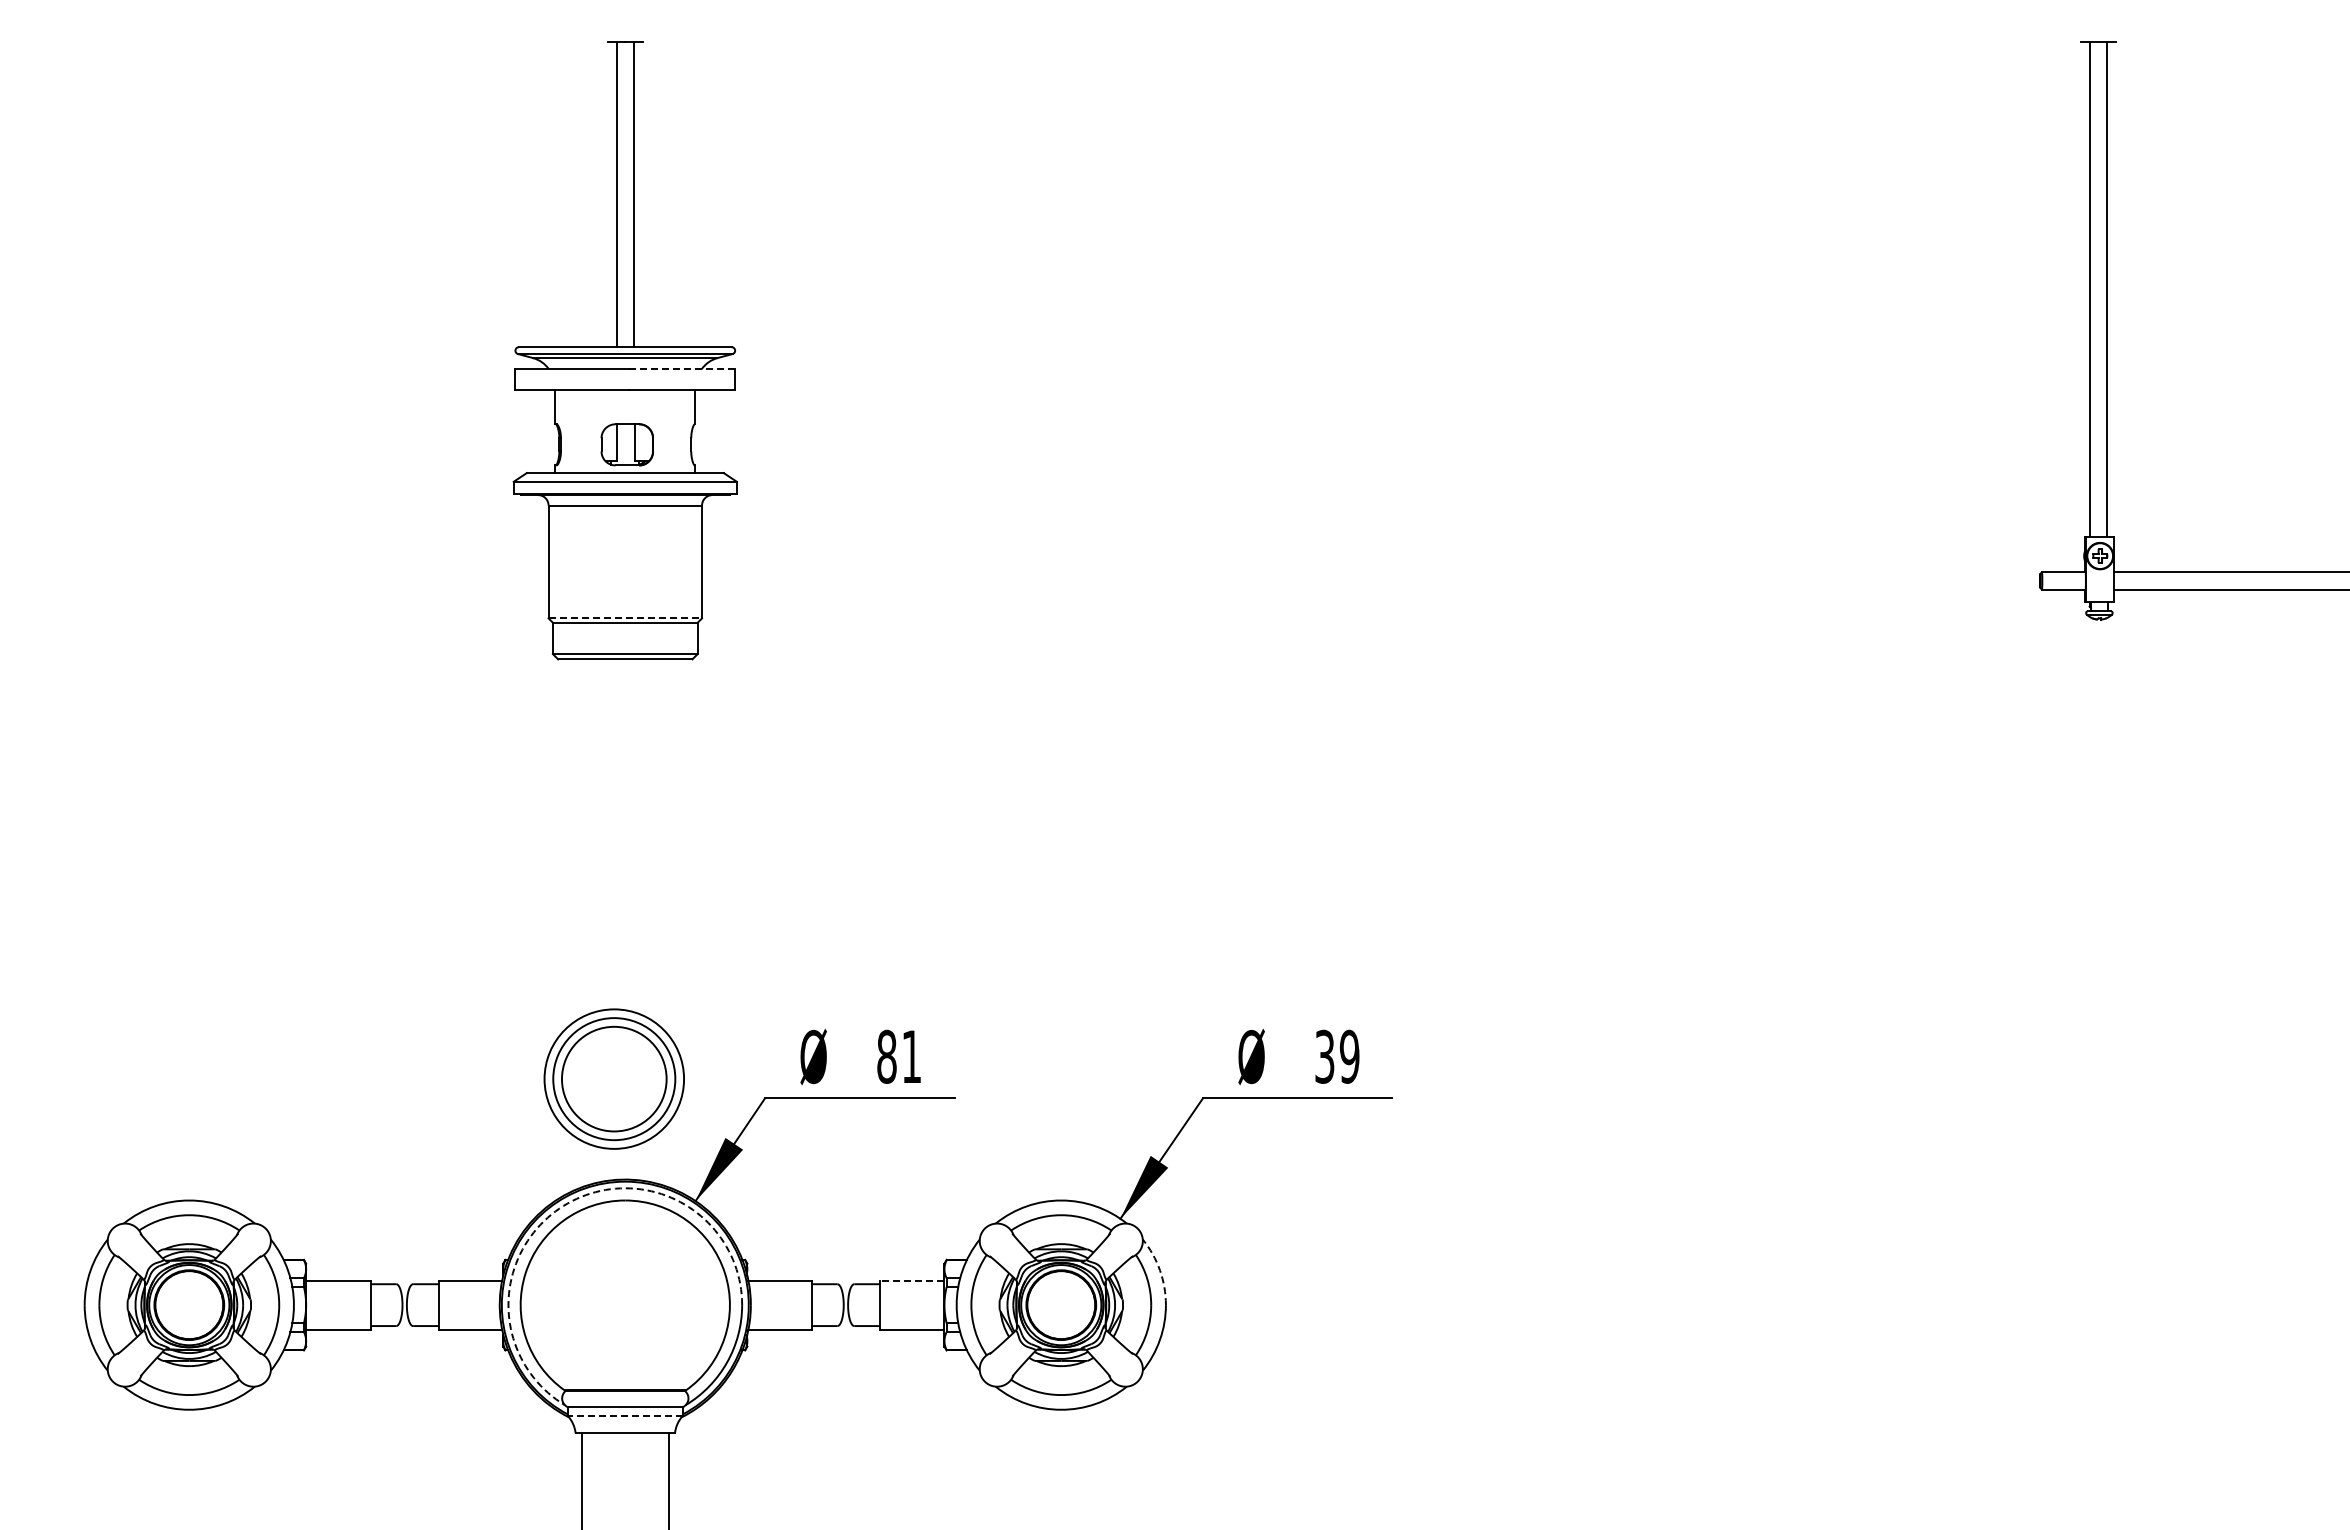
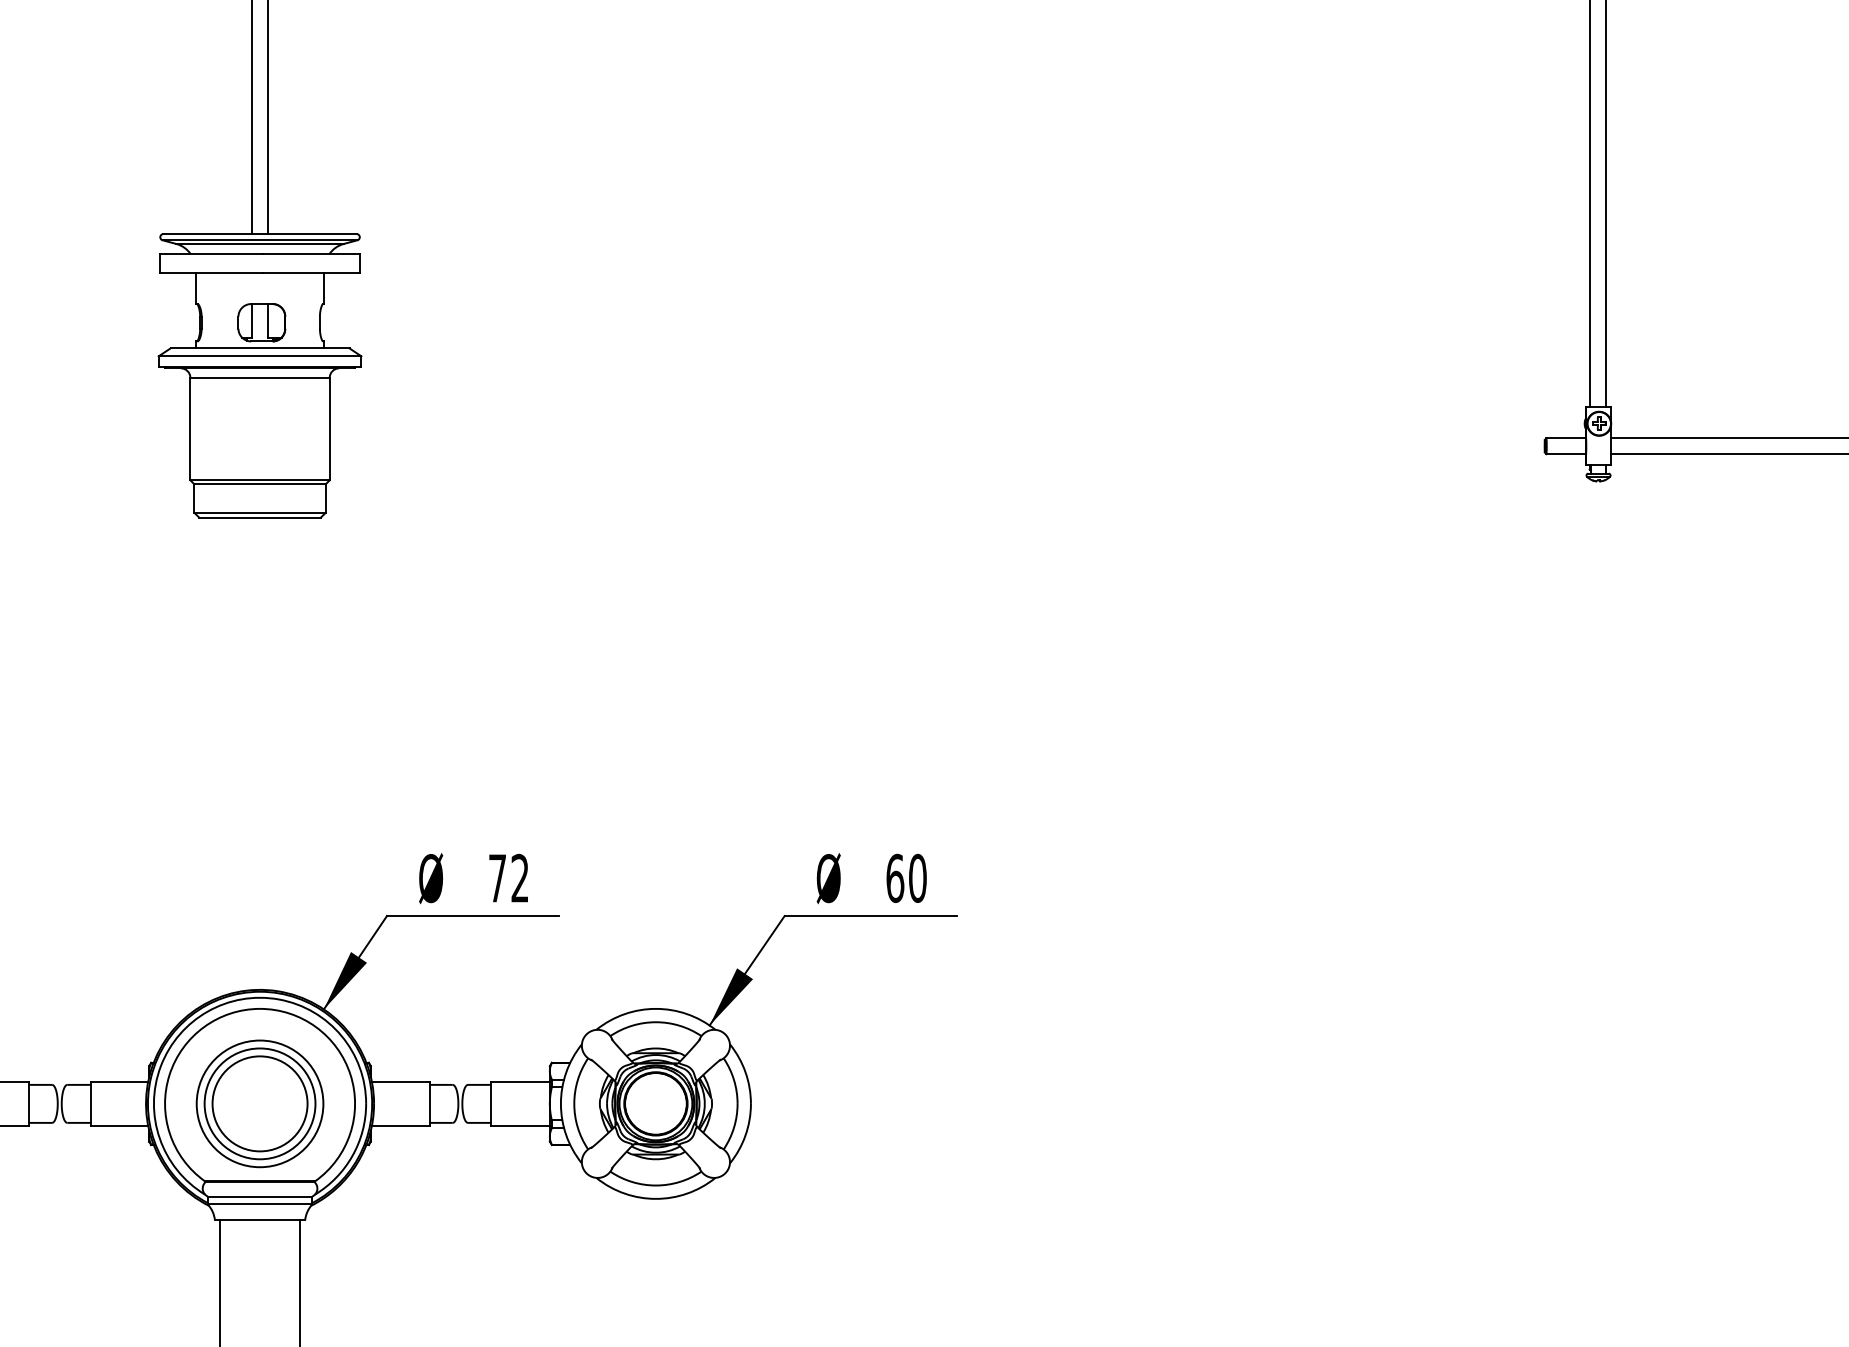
line: (682, 369) -> (311, 254), dashed -> solid
line: (625, 618) -> (260, 480), dashed -> solid
text: (898, 1056) -> (508, 878), 81 -> 72
text: (1337, 1056) -> (906, 878), 39 -> 60
part: (613, 1078) -> (259, 1103), moved
arc: (567, 1203) -> (207, 1011), dashed -> solid
arc: (1159, 1270) -> (745, 1072), dashed -> solid
line: (911, 1280) -> (519, 1081), dashed -> solid
line: (625, 1415) -> (260, 1204), dashed -> solid

